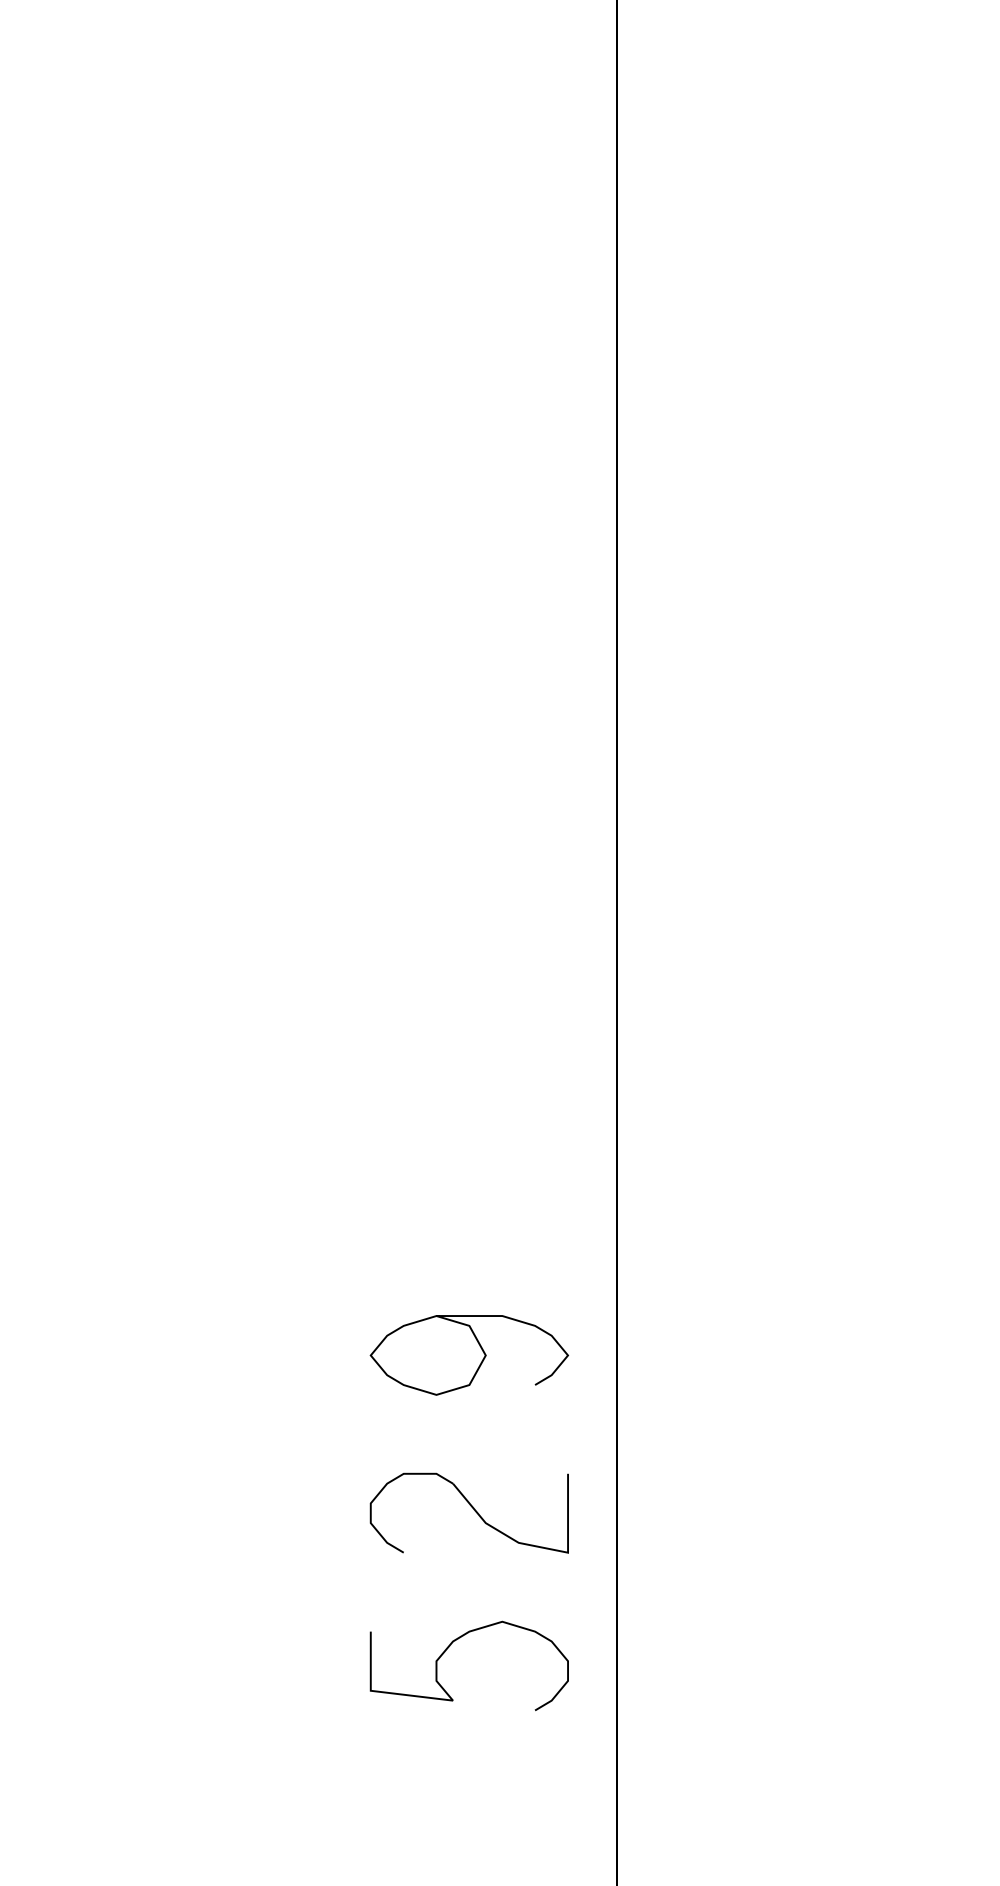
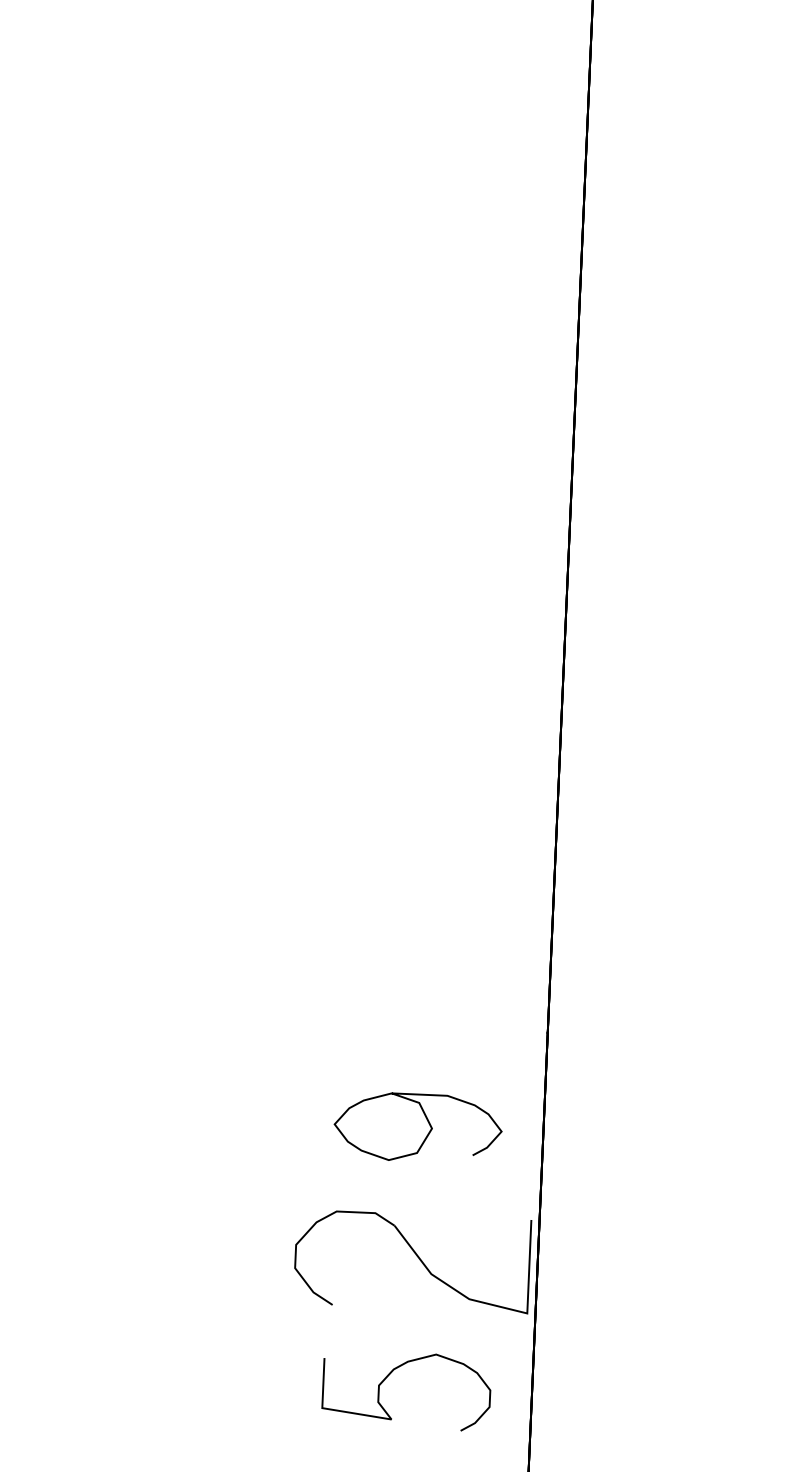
part: (468, 1512) -> (411, 1260), size x1.4

